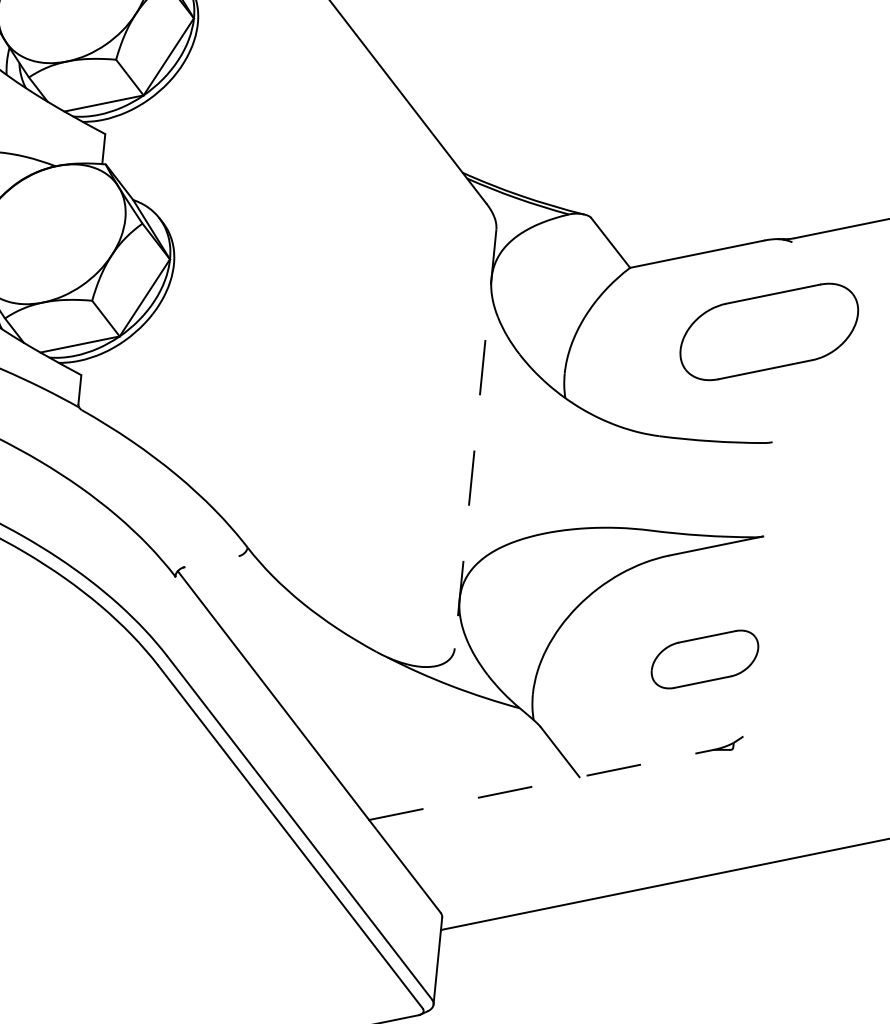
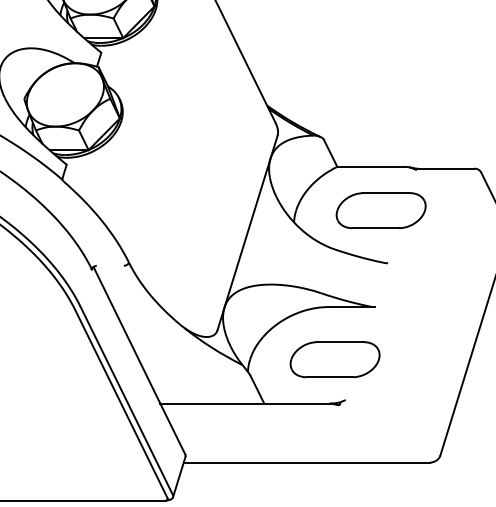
part: (767, 331) -> (380, 210), moved
line: (475, 439) -> (247, 233), dashed -> solid
part: (703, 659) -> (334, 359), size x1.67
line: (541, 784) -> (245, 403), dashed -> solid

